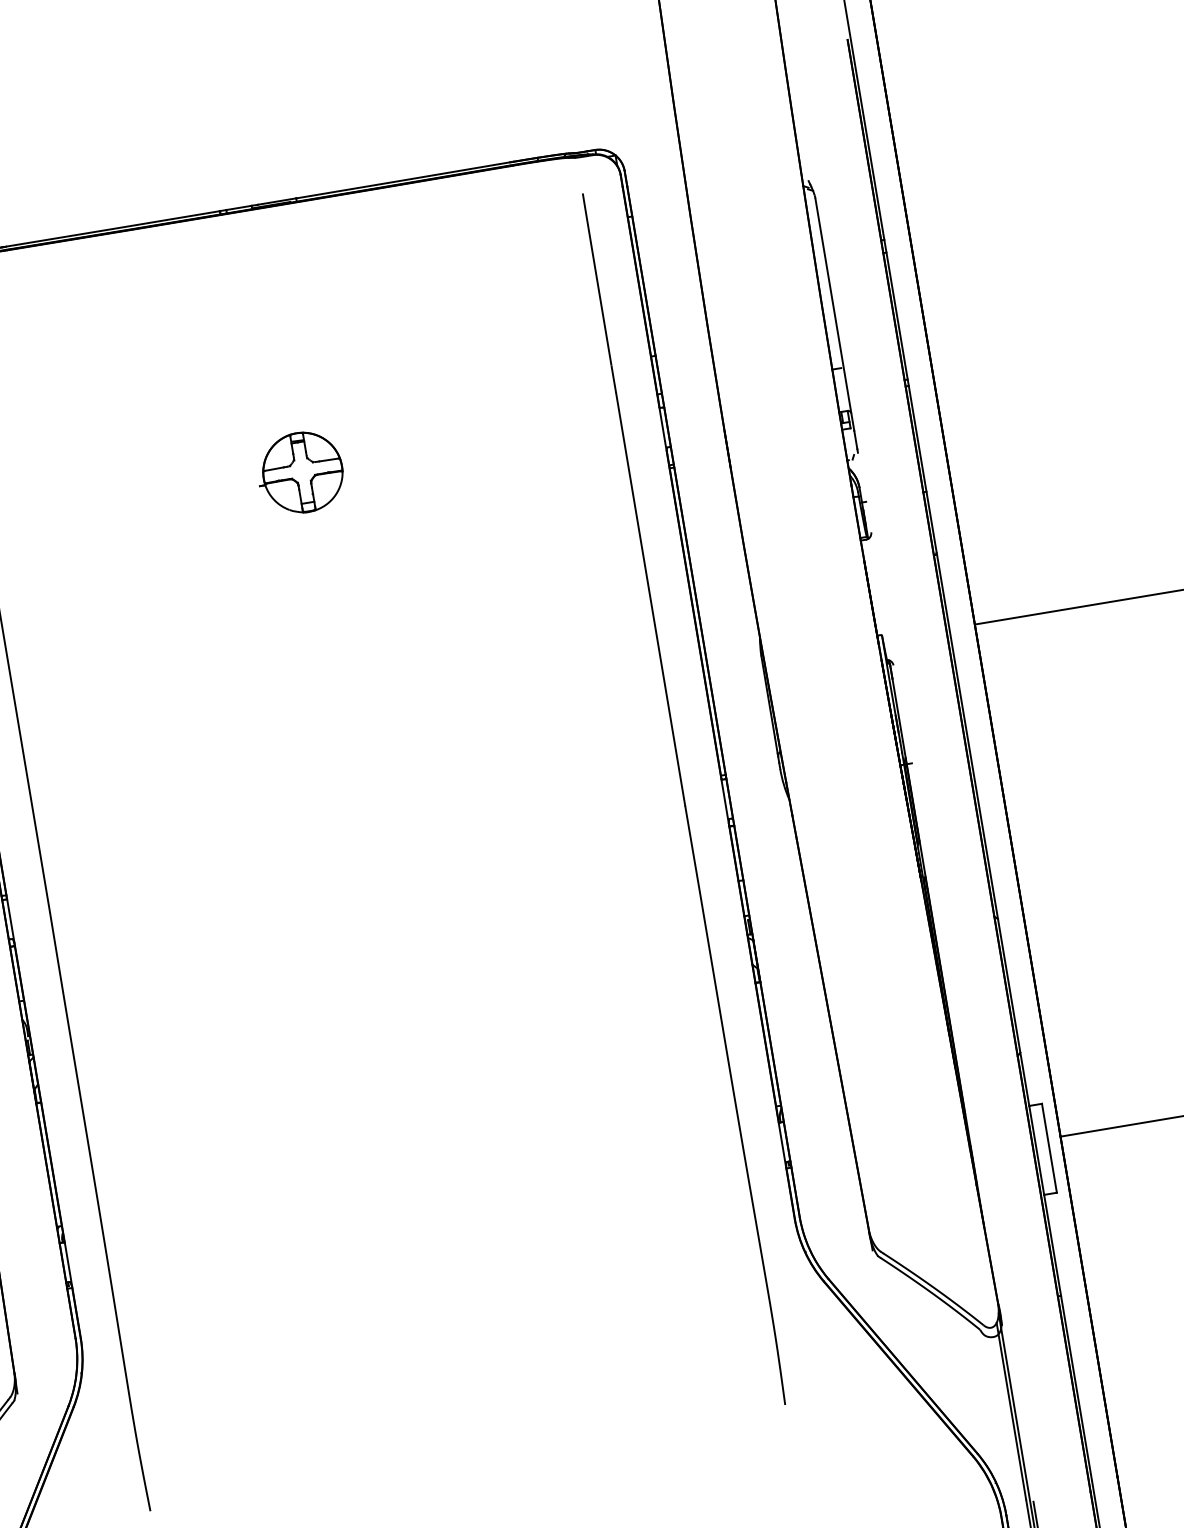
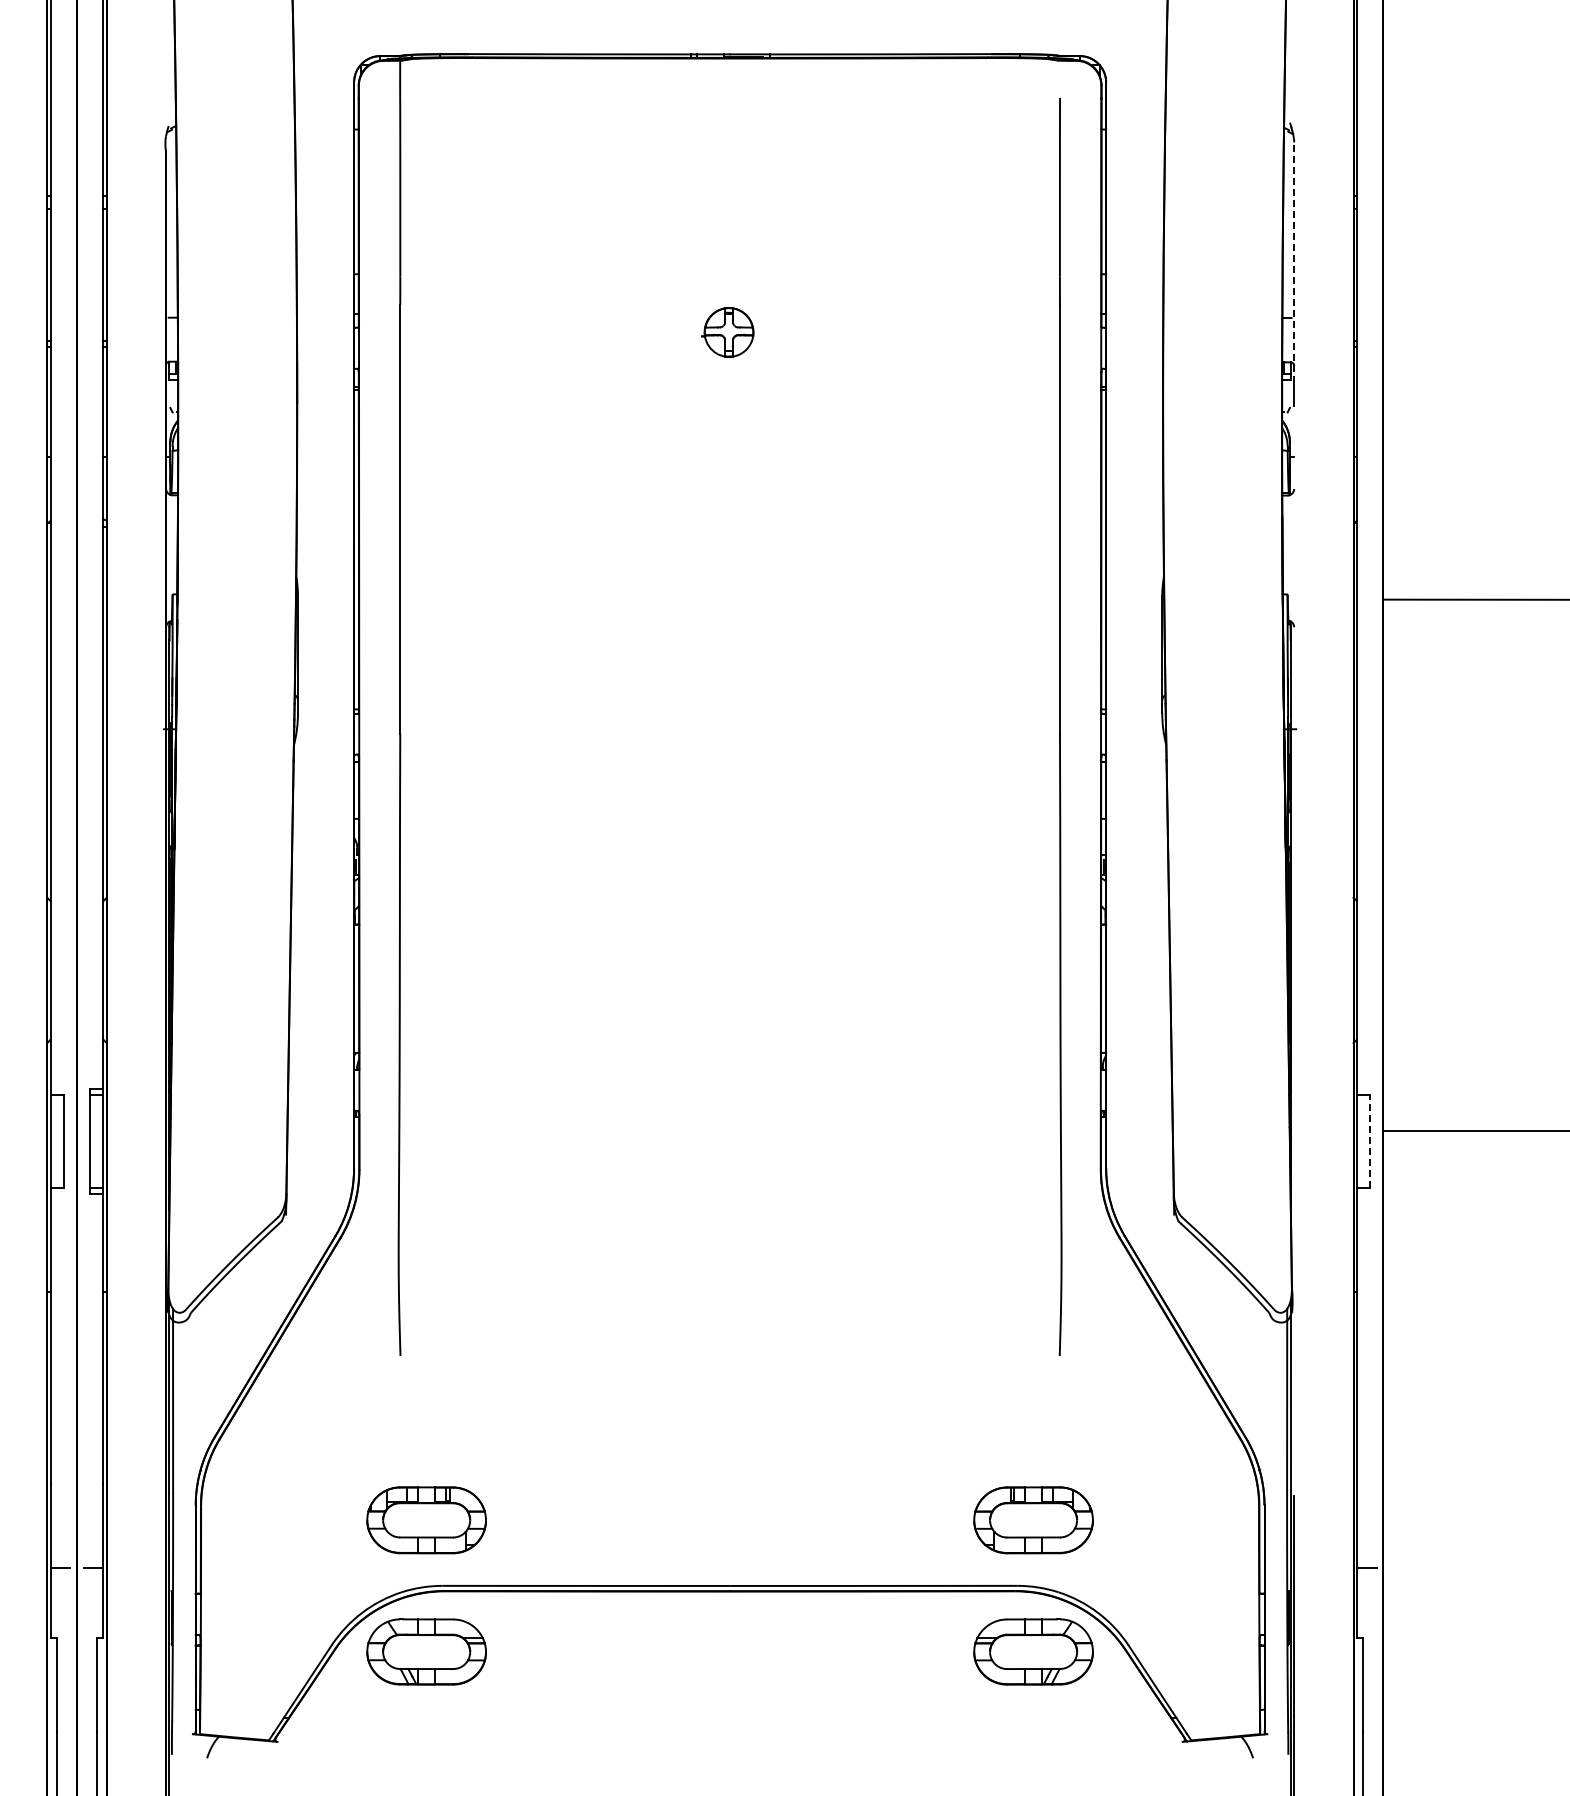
line: (835, 314) -> (1294, 262), solid -> dashed
part: (300, 472) -> (727, 332), size x0.6
line: (1049, 1147) -> (1370, 1140), solid -> dashed

